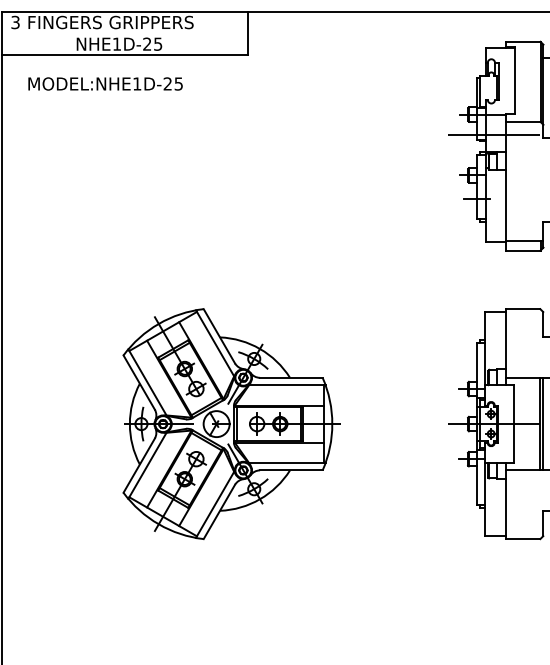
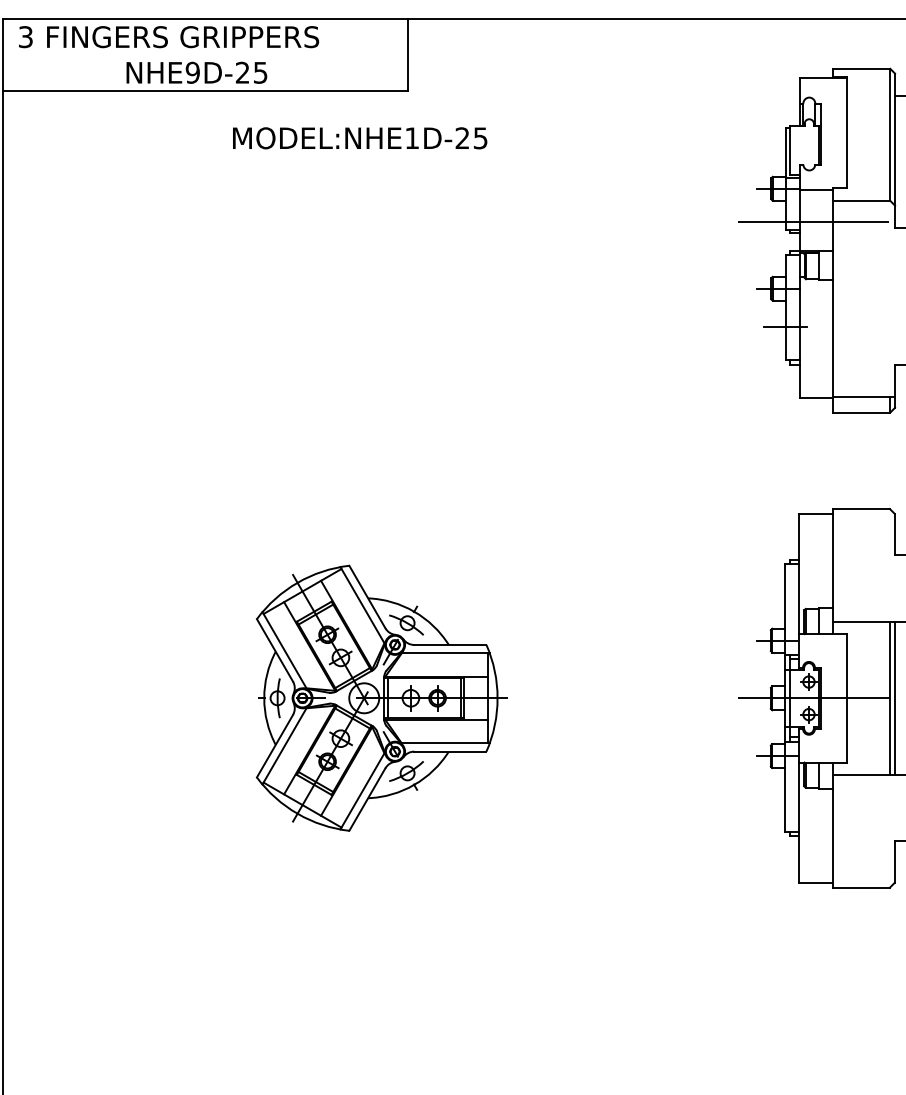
text: (116, 43) -> (192, 71), NHE1D-25 -> NHE9D-25
text: (105, 83) -> (359, 137), moved
part: (231, 423) -> (381, 697), size x0.7

